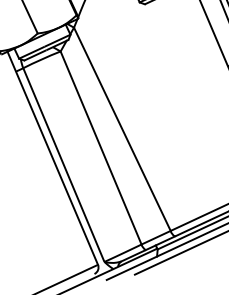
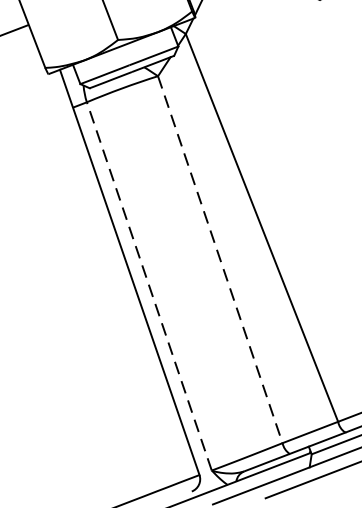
line: (101, 148) -> (220, 260), solid -> dashed
line: (64, 165) -> (150, 287), solid -> dashed

